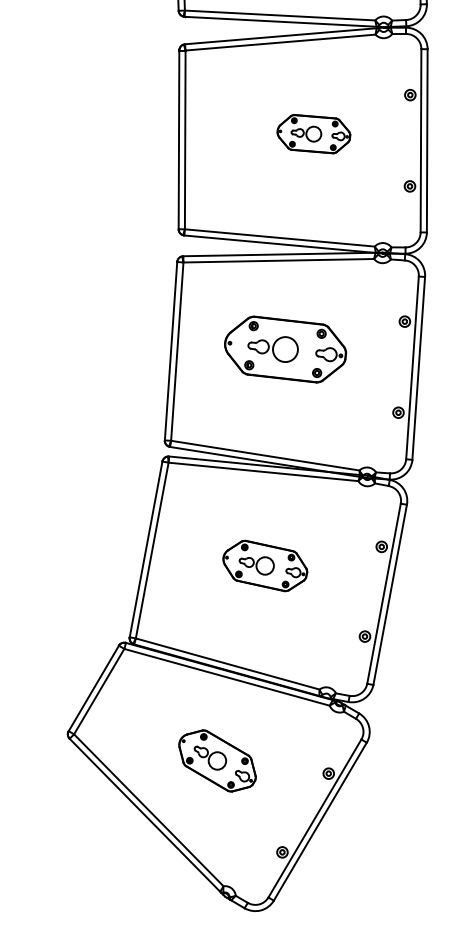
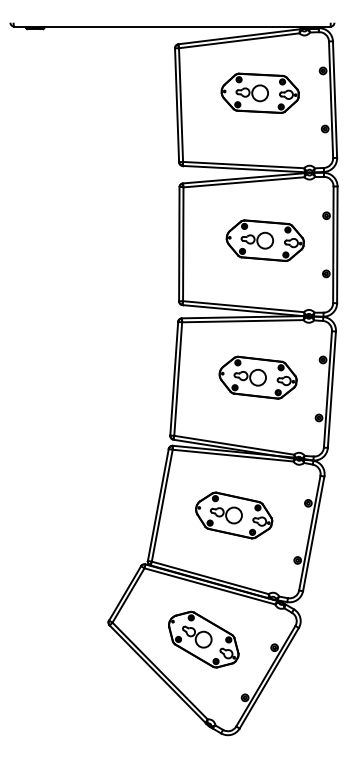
part: (312, 133) -> (264, 240), size x1.67
part: (284, 349) -> (257, 377), moved
part: (265, 565) -> (234, 515), size x1.43
part: (217, 760) -> (203, 639), size x1.43

